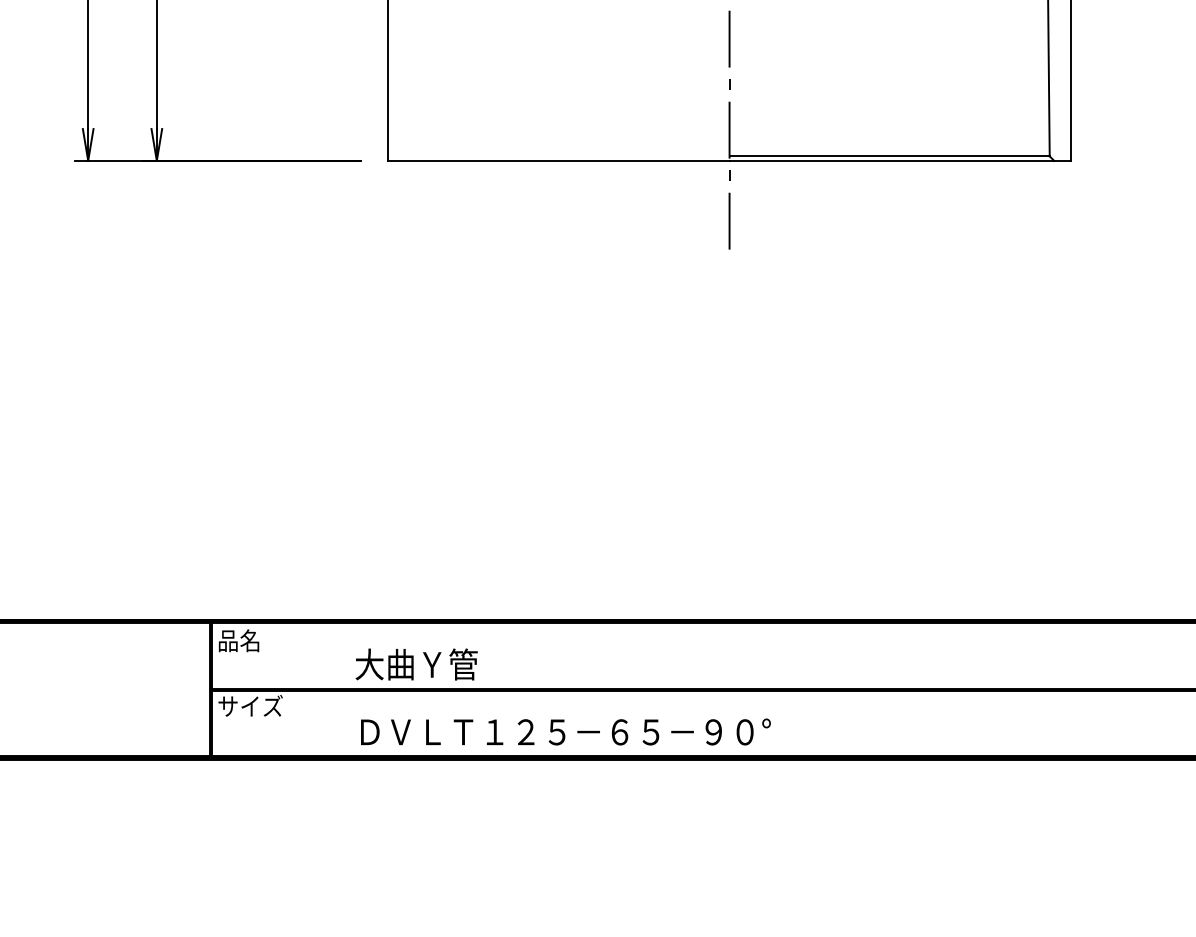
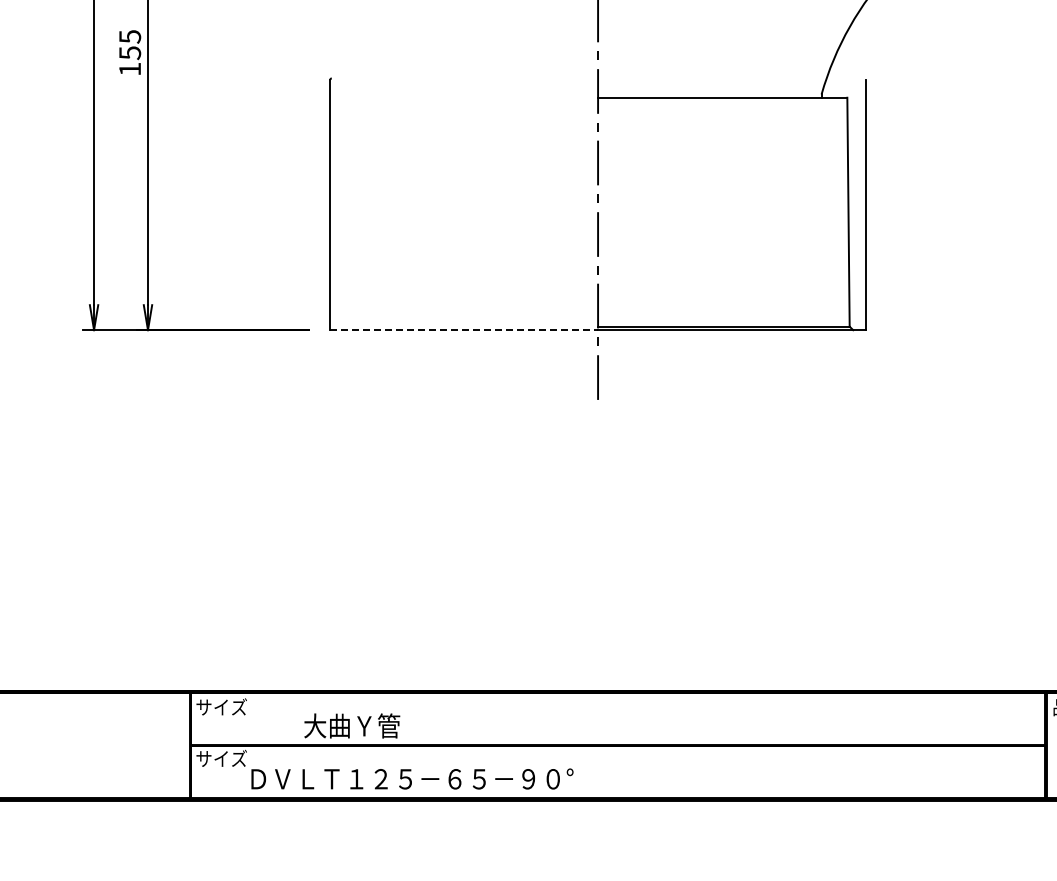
line: (559, 161) -> (464, 330), solid -> dashed
text: (250, 641) -> (221, 707), 品名 -> サイズ
text: (565, 731) -> (412, 778), moved

